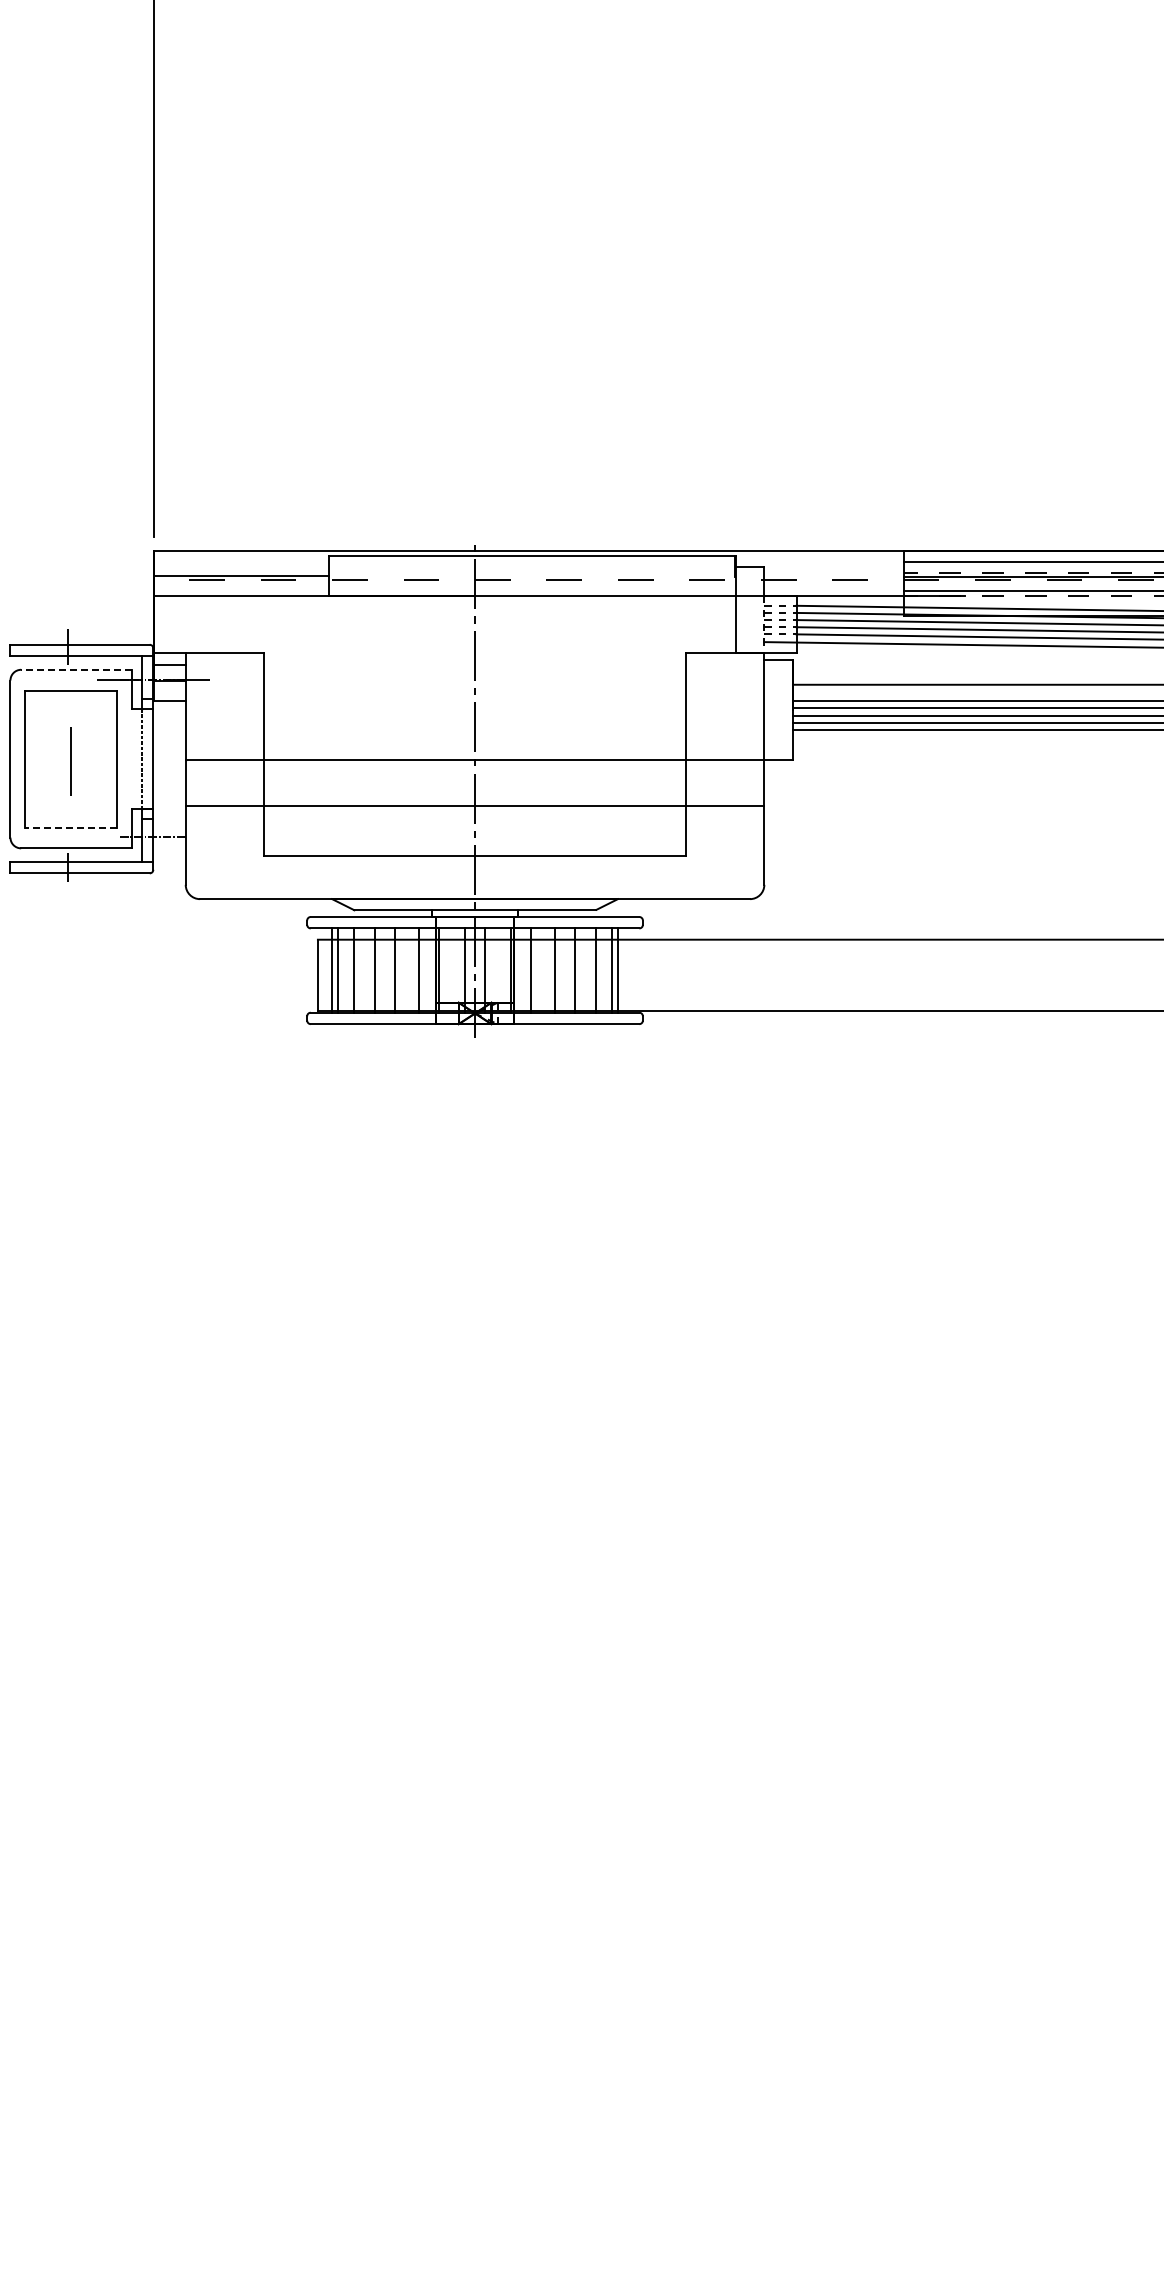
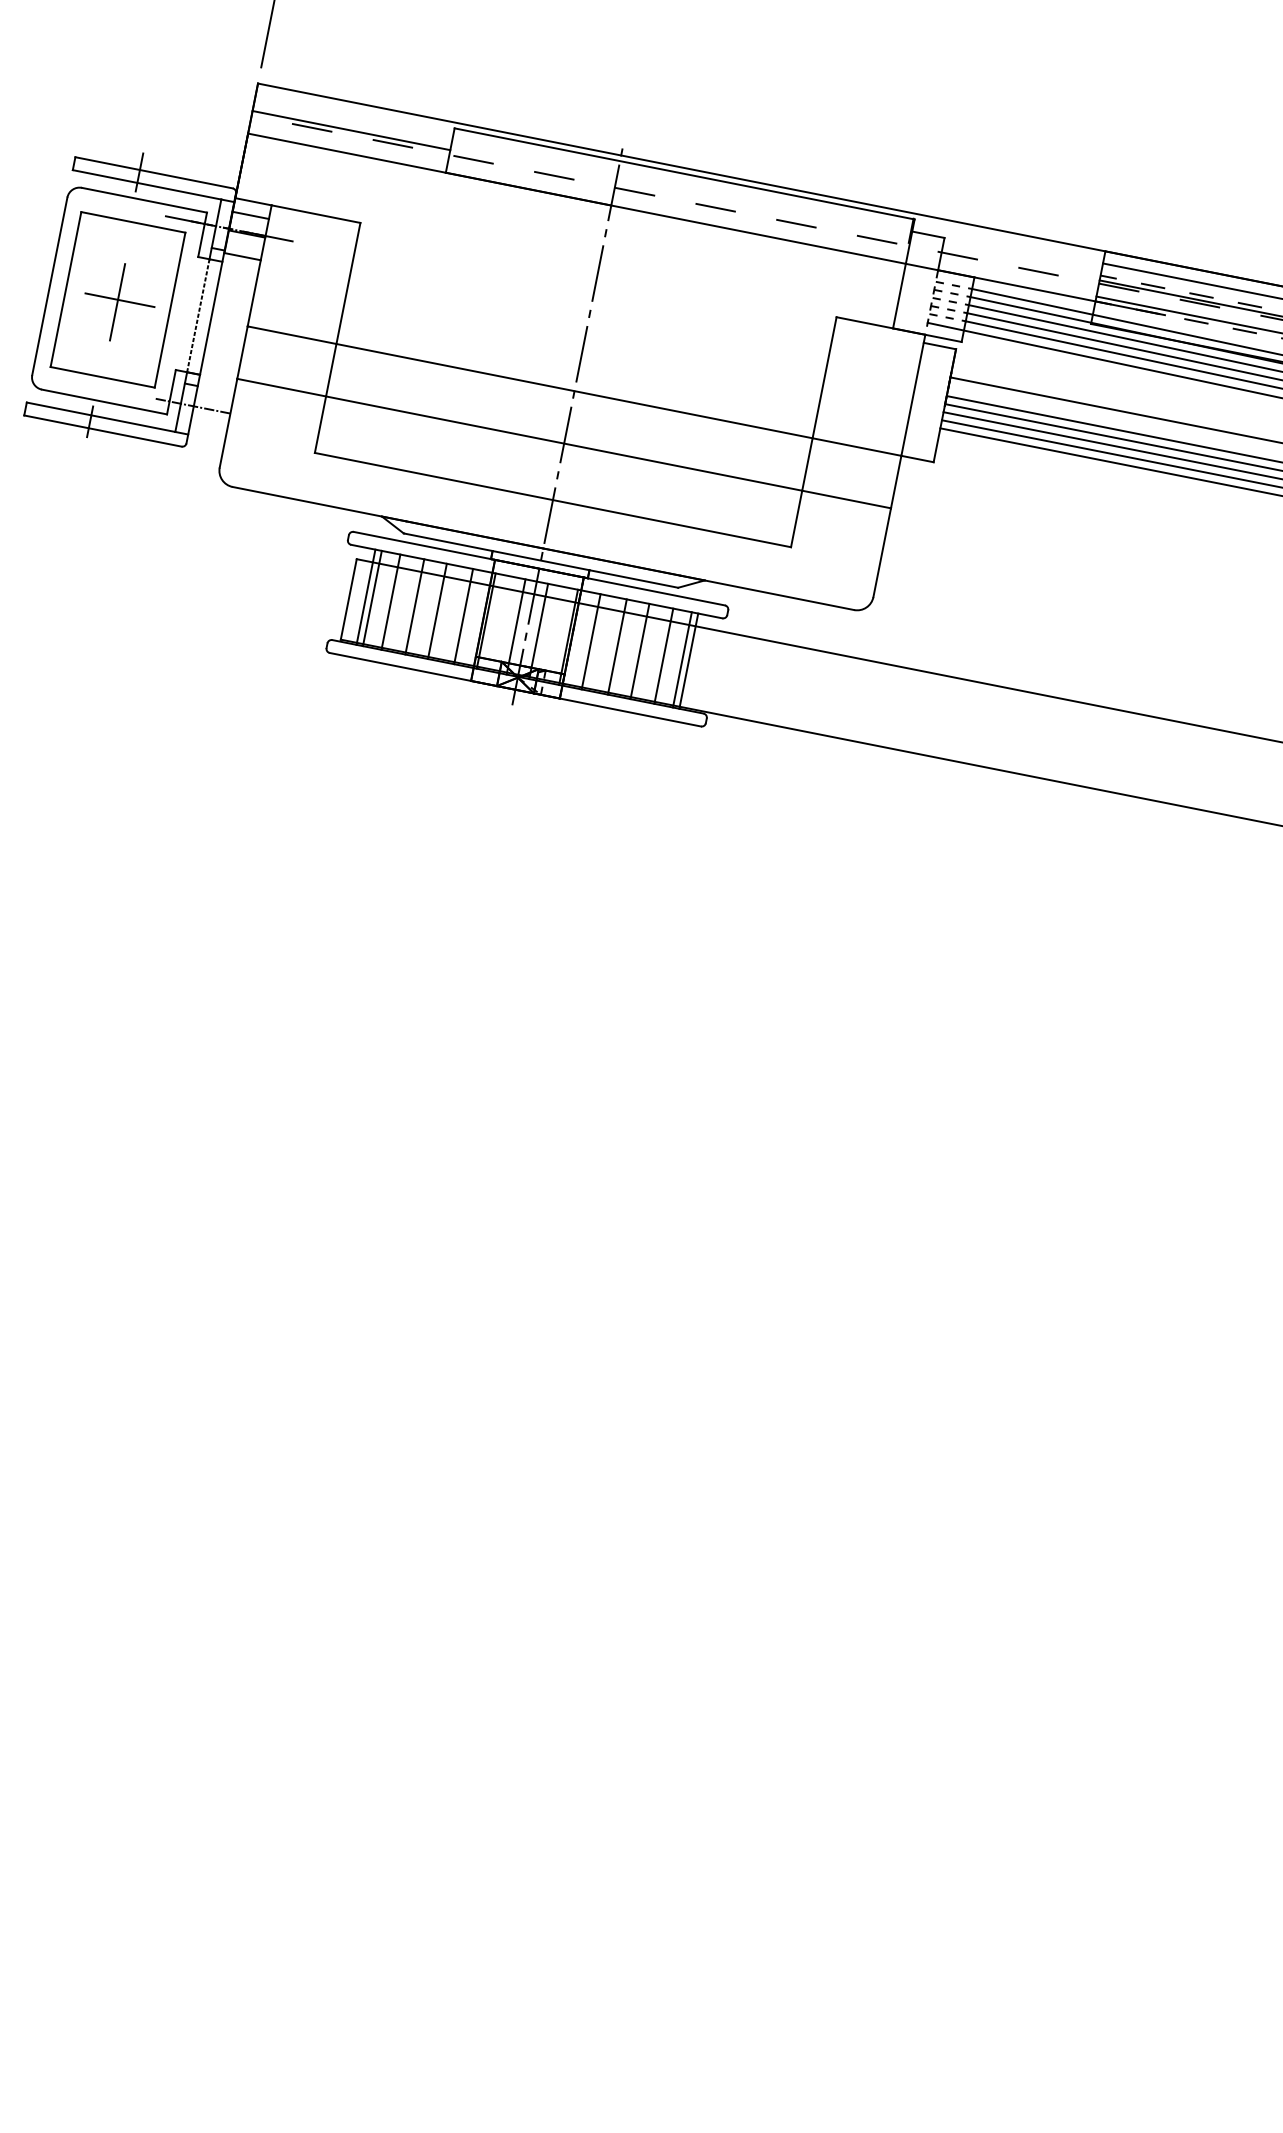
line: (76, 669) -> (144, 199), dashed -> solid
line: (72, 759) -> (119, 300), added
line: (70, 827) -> (102, 377), dashed -> solid

